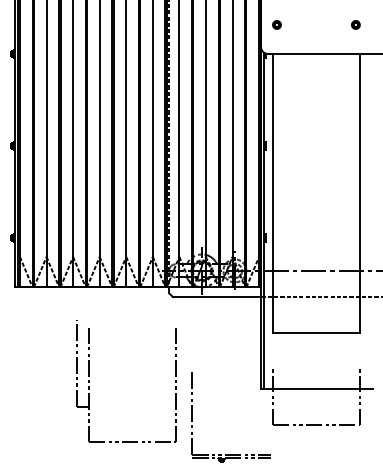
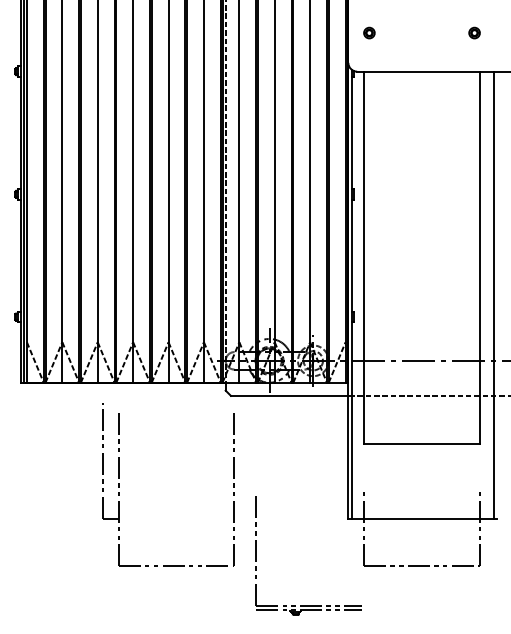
line: (370, 221) -> (493, 294), added
part: (89, 380) -> (119, 484), moved

